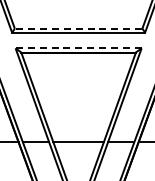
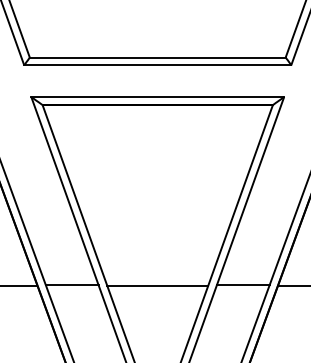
line: (78, 28) -> (157, 57), dashed -> solid
line: (78, 48) -> (157, 97), dashed -> solid

